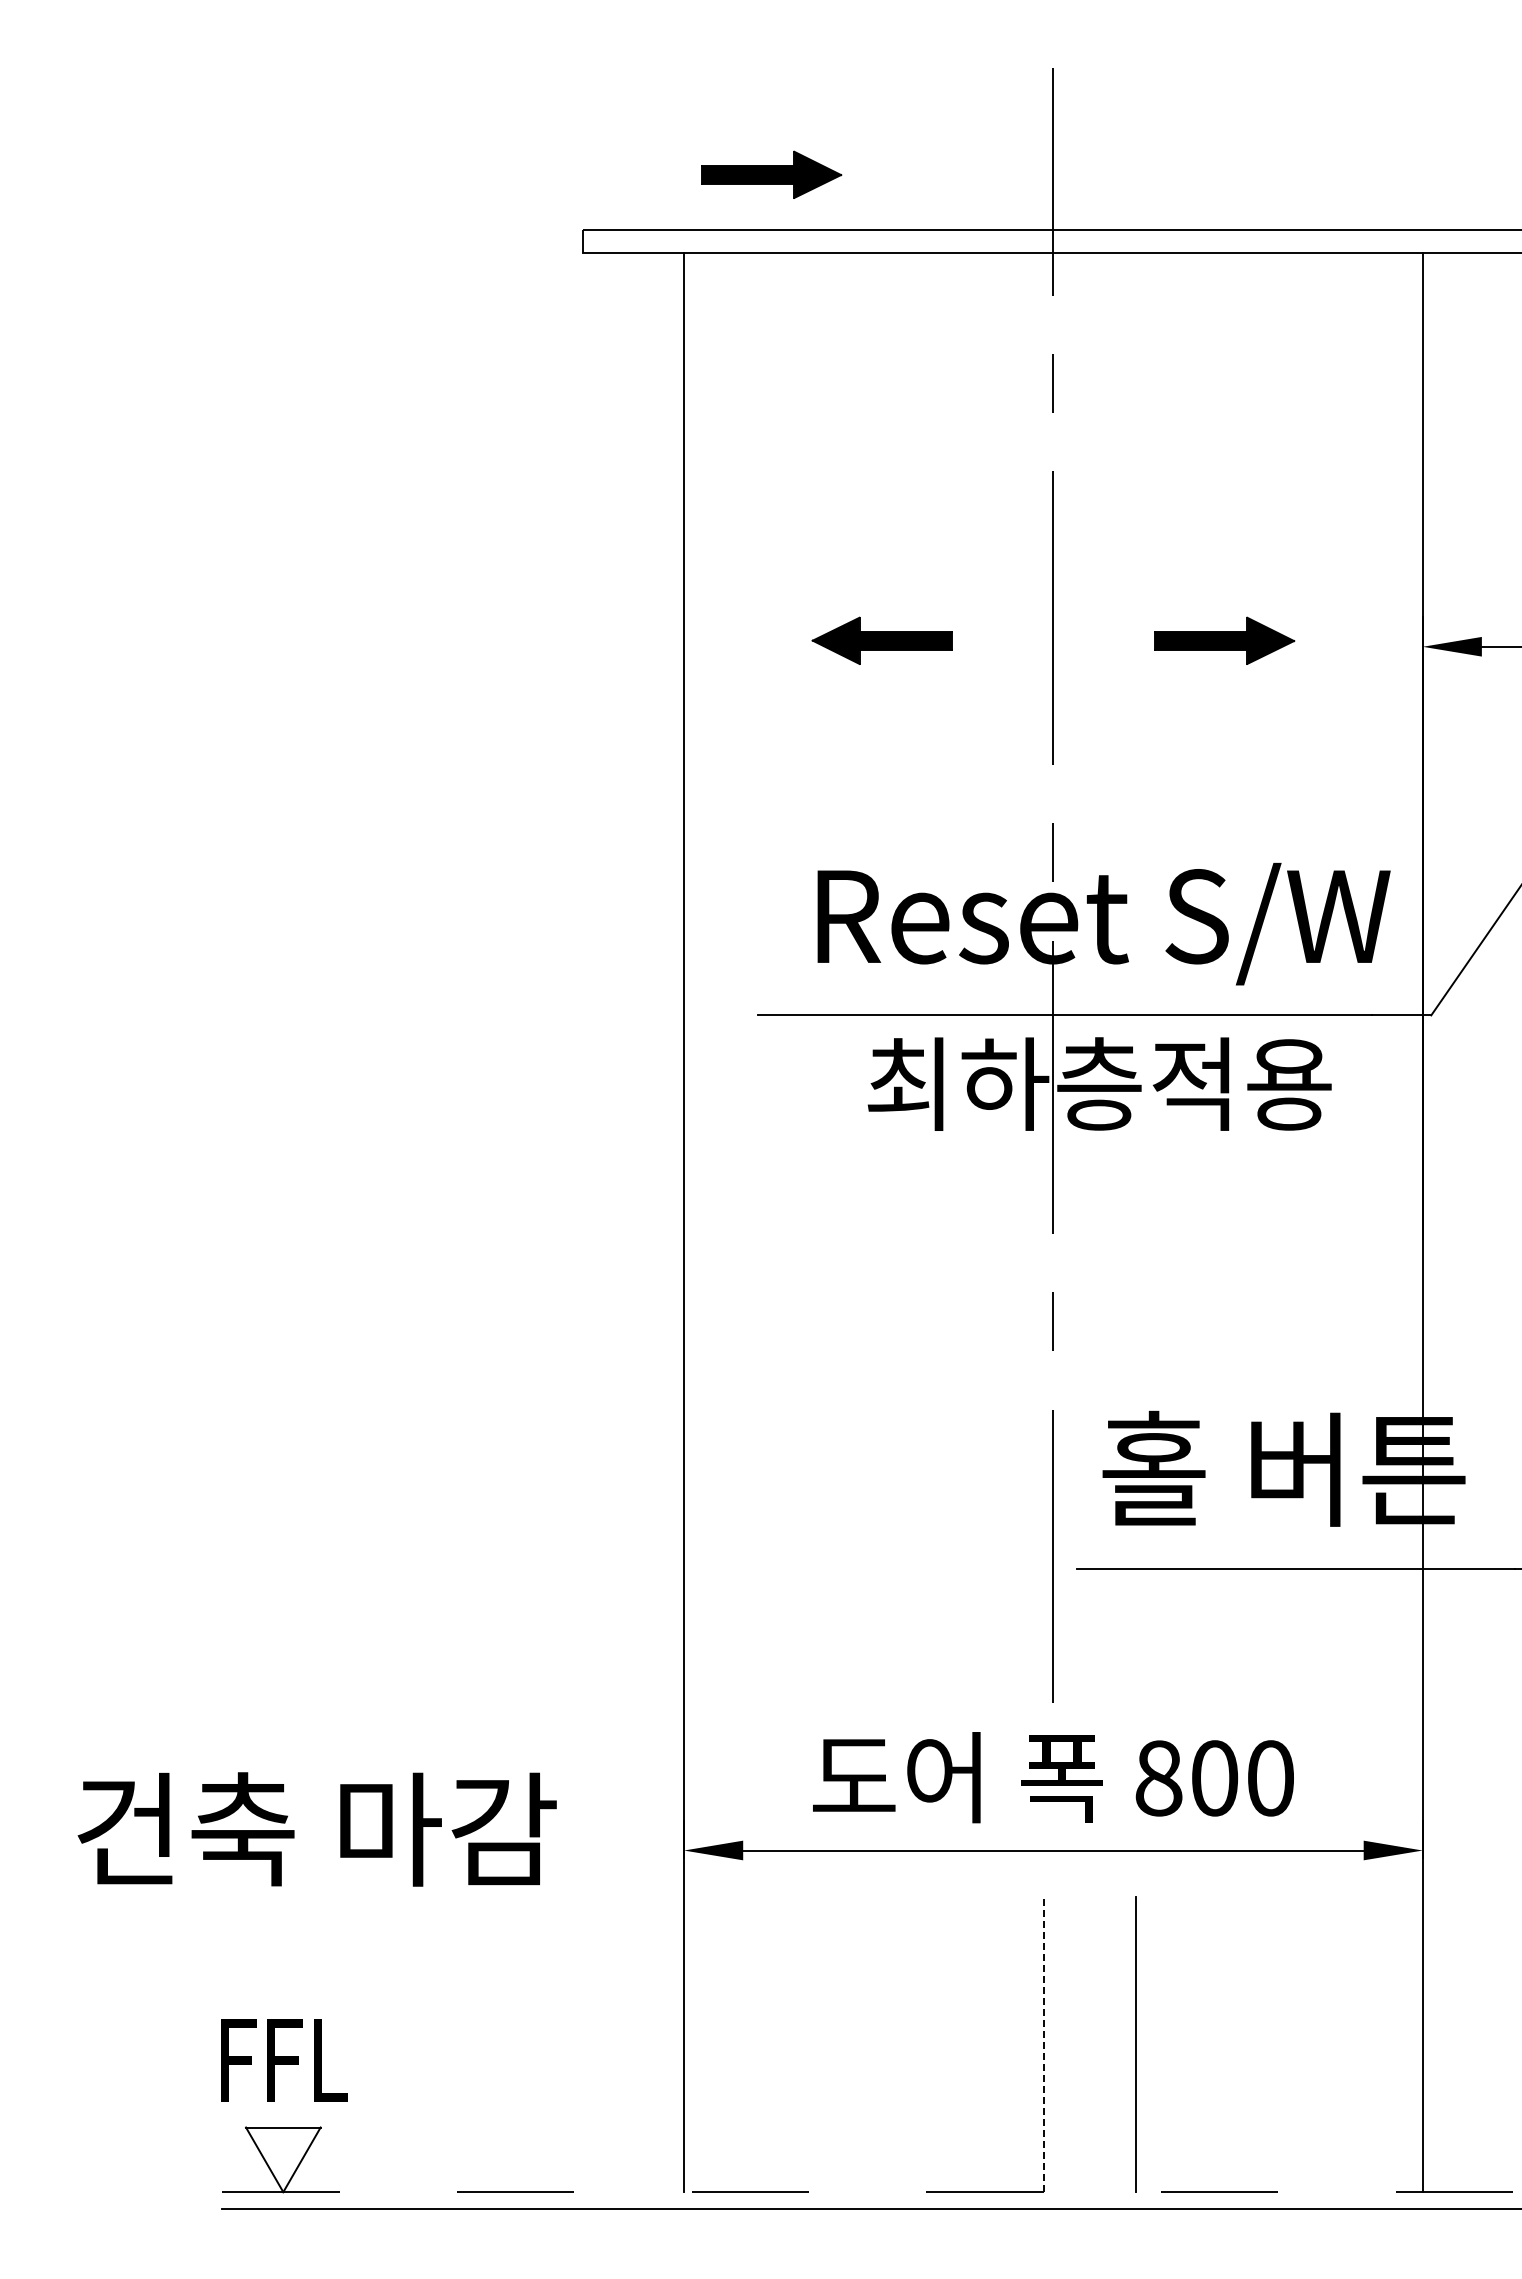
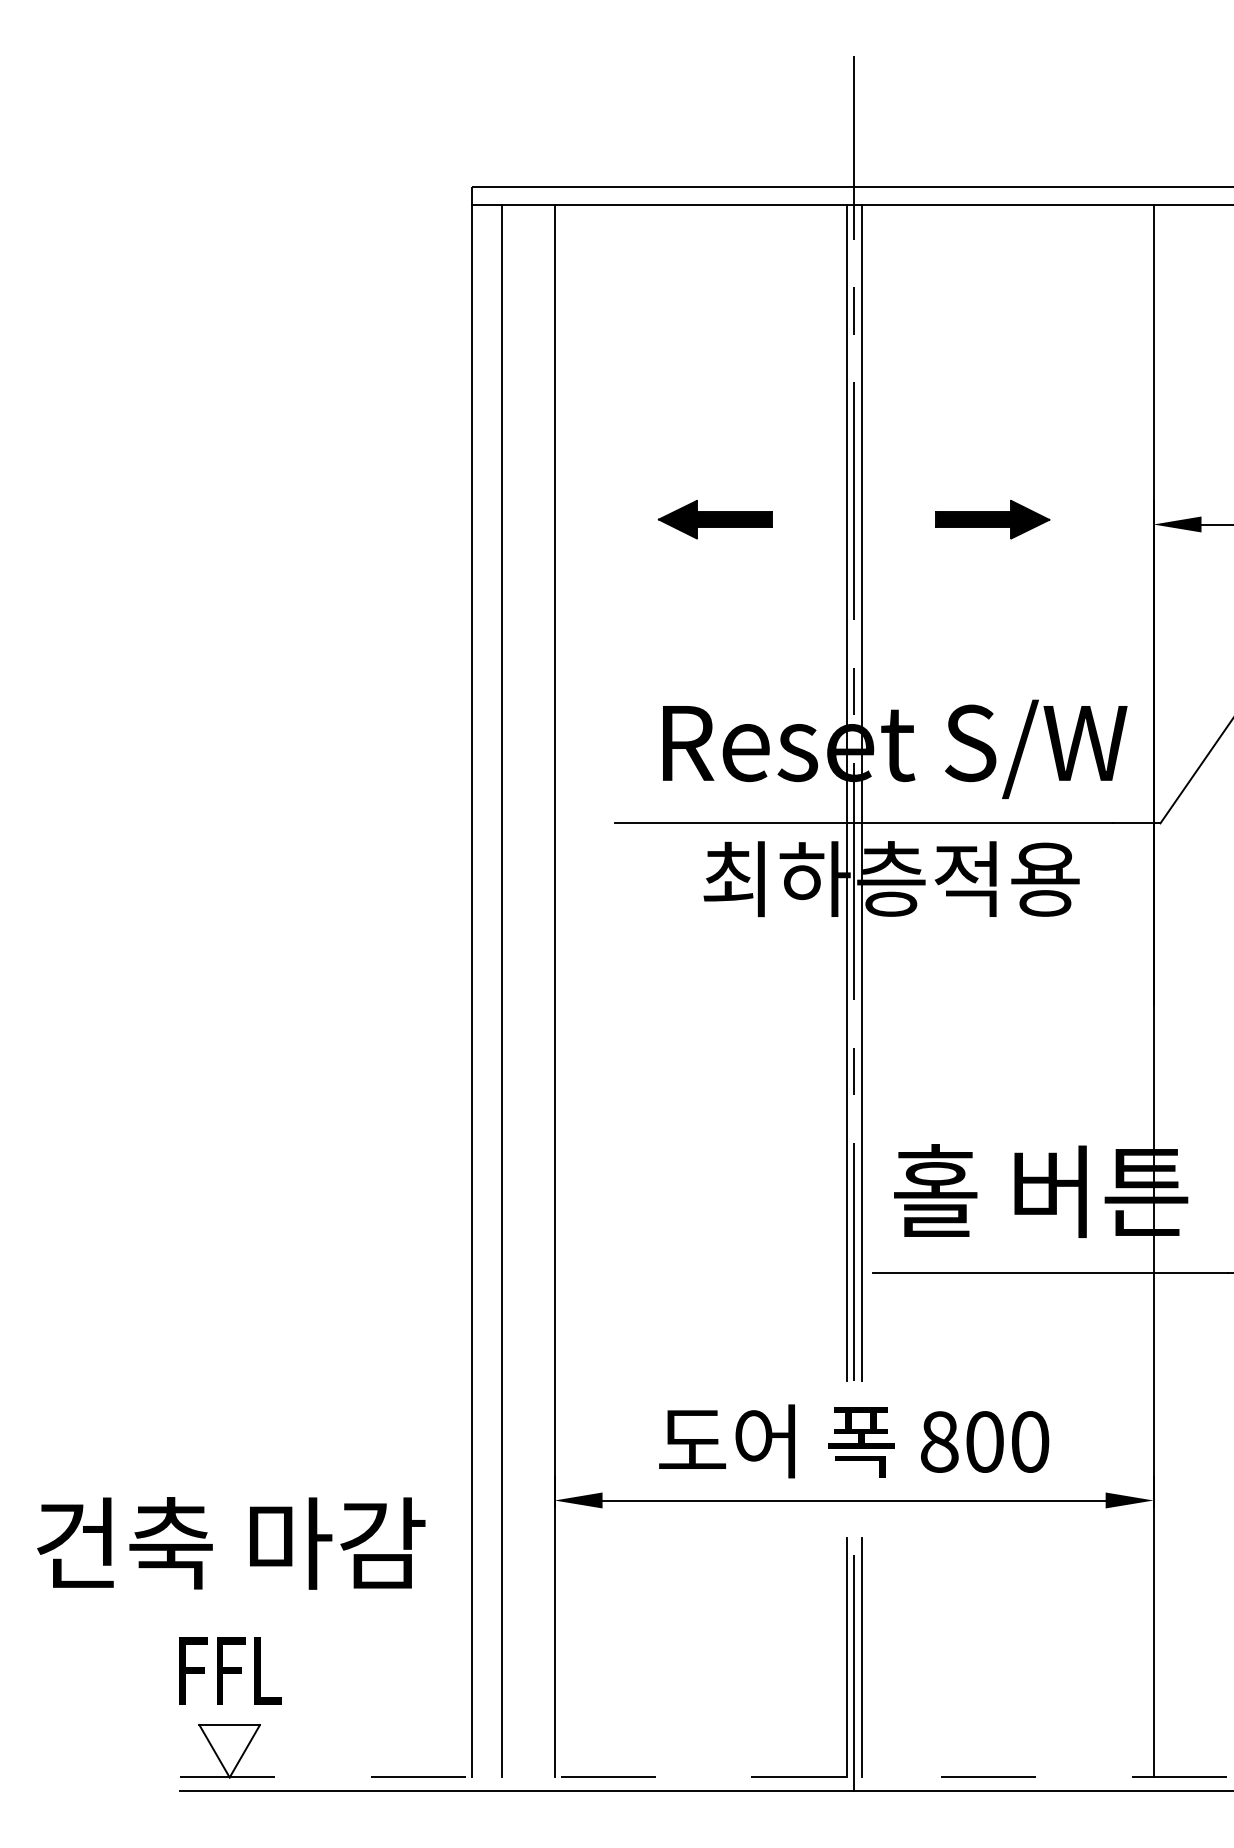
part: (771, 174) -> (625, 141), removed
line: (1044, 977) -> (846, 792), added
line: (1062, 977) -> (861, 792), added
line: (582, 1222) -> (472, 991), added
line: (619, 1222) -> (502, 991), added
text: (316, 1829) -> (230, 1543), moved
line: (1044, 2044) -> (846, 1657), dashed -> solid
line: (1135, 2044) -> (861, 1657), moved
line: (1053, 2053) -> (854, 1665), added

